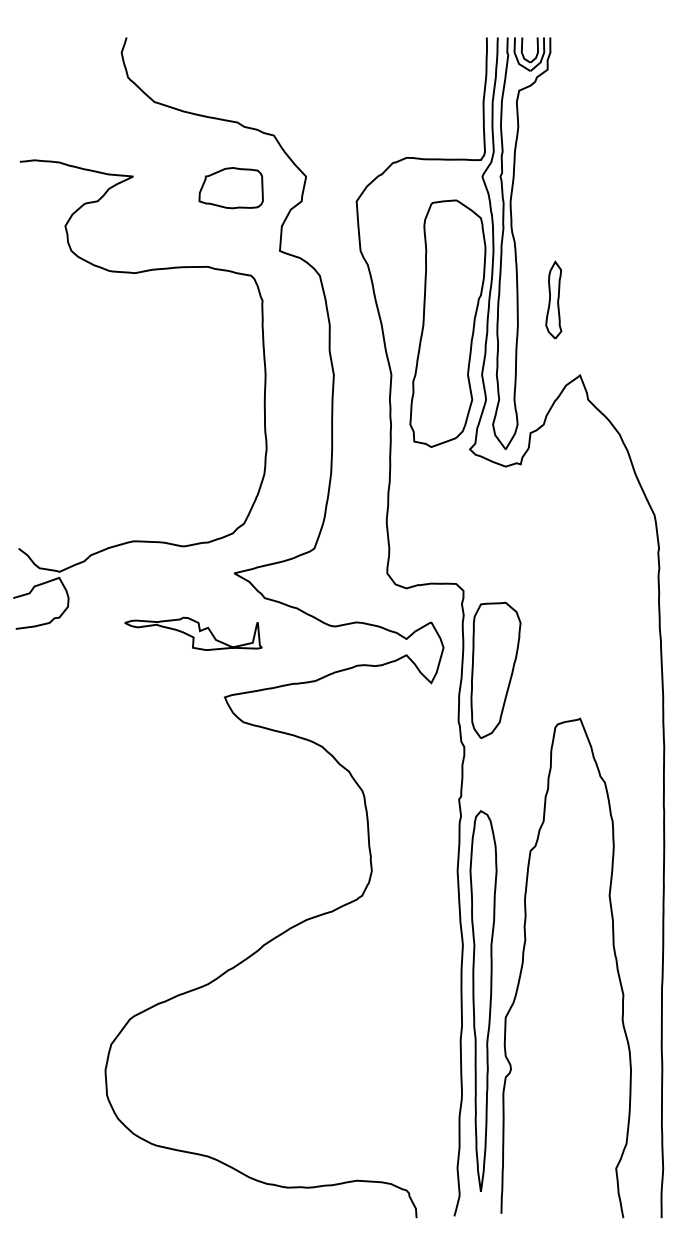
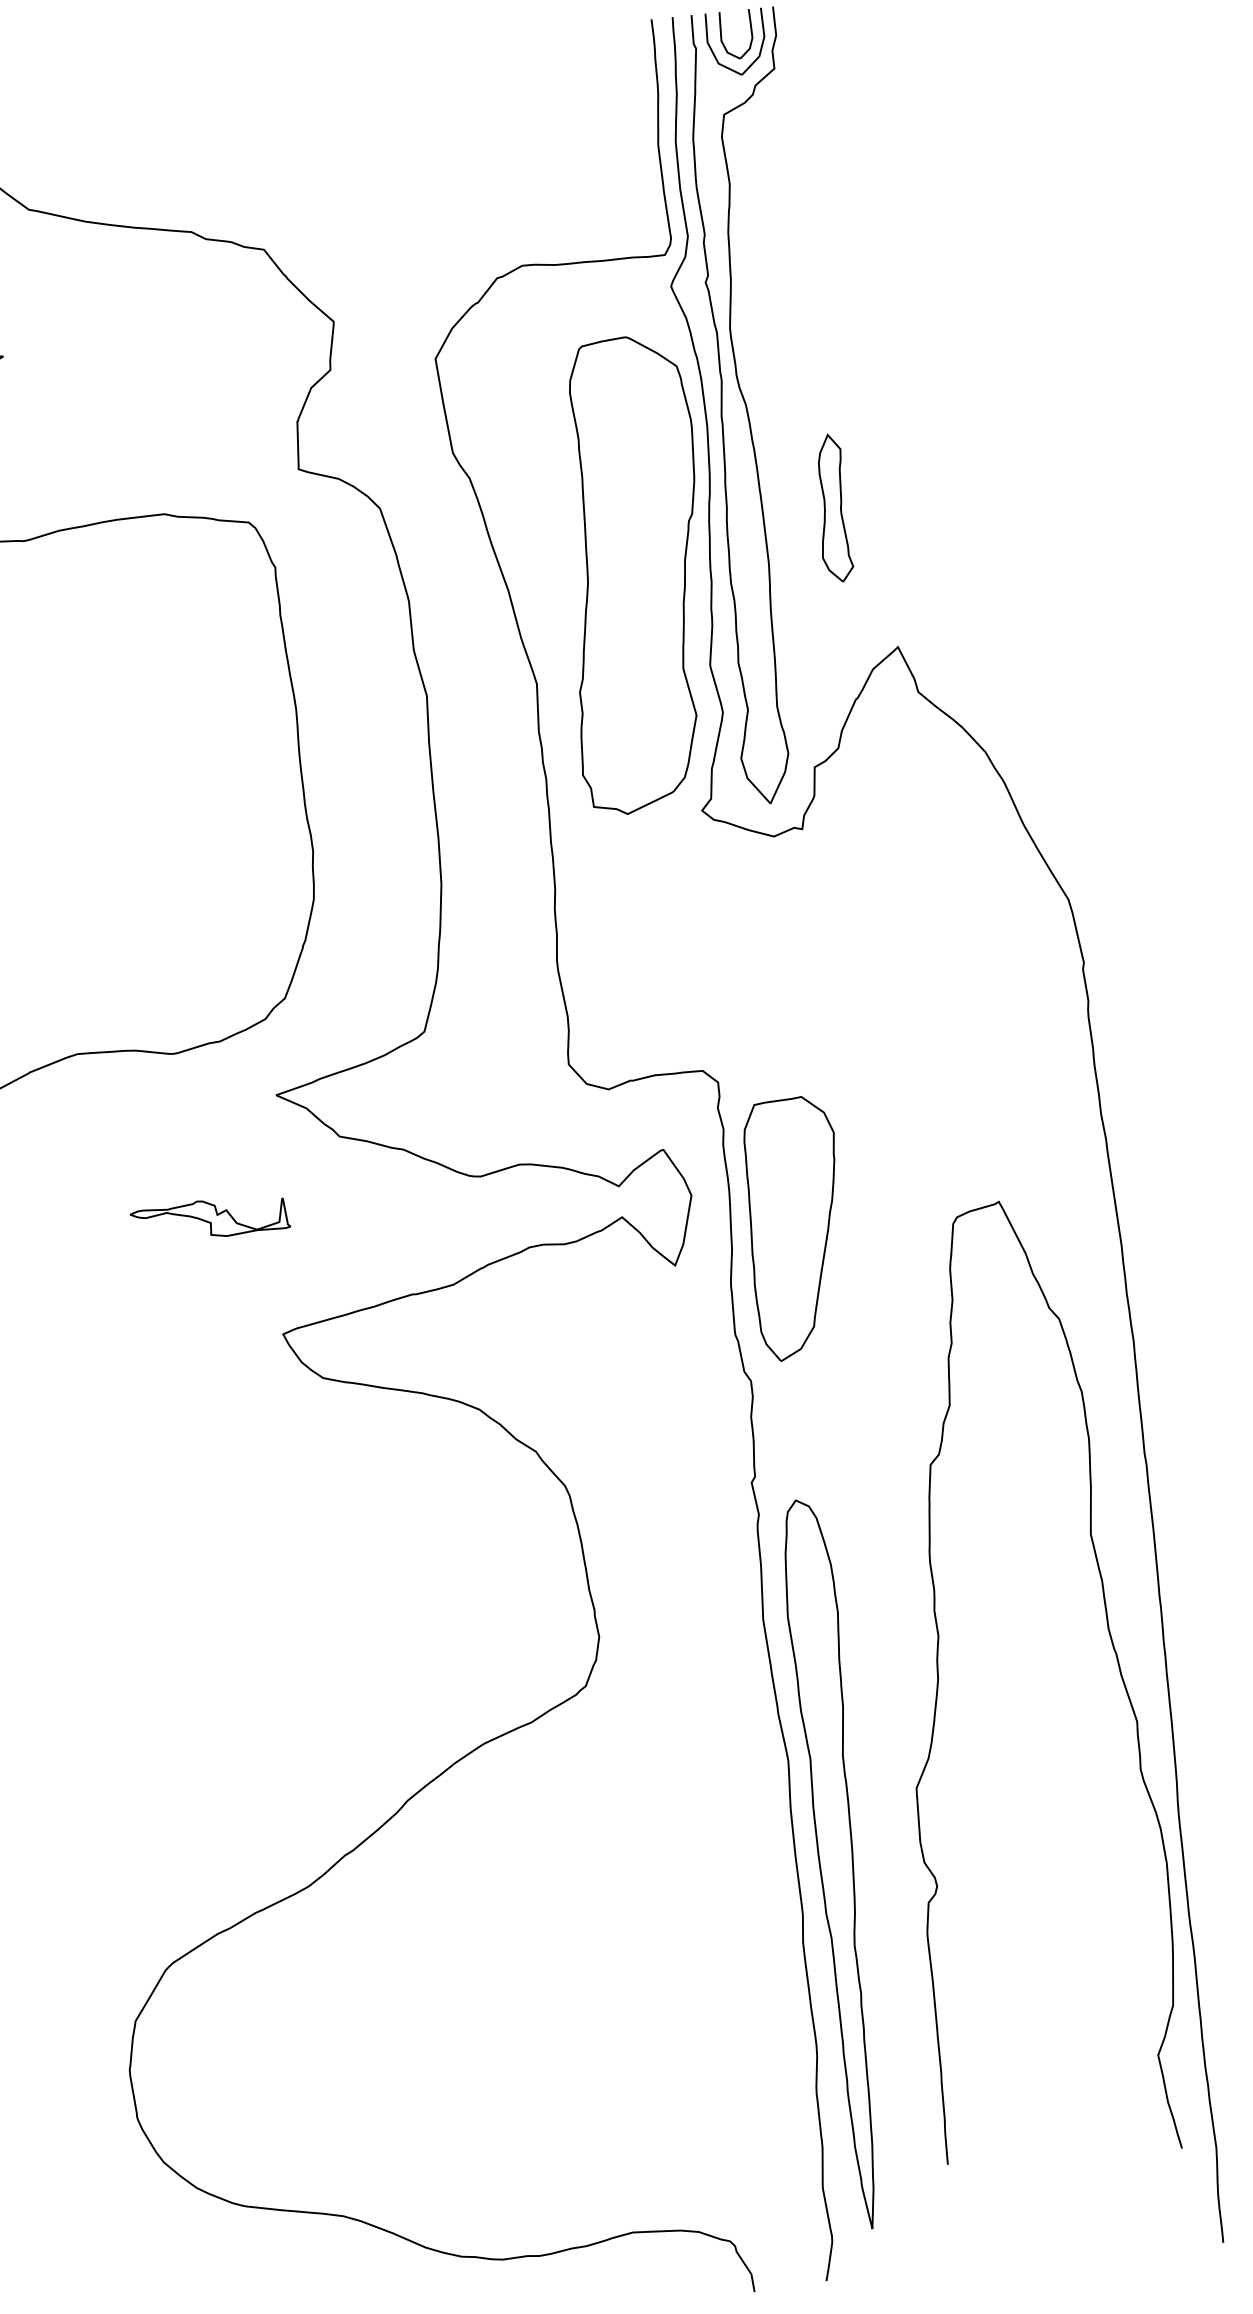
part: (230, 188) -> (191, 359), removed
part: (193, 633) -> (210, 1218), size x0.6
curve: (523, 965) -> (940, 1685), moved

